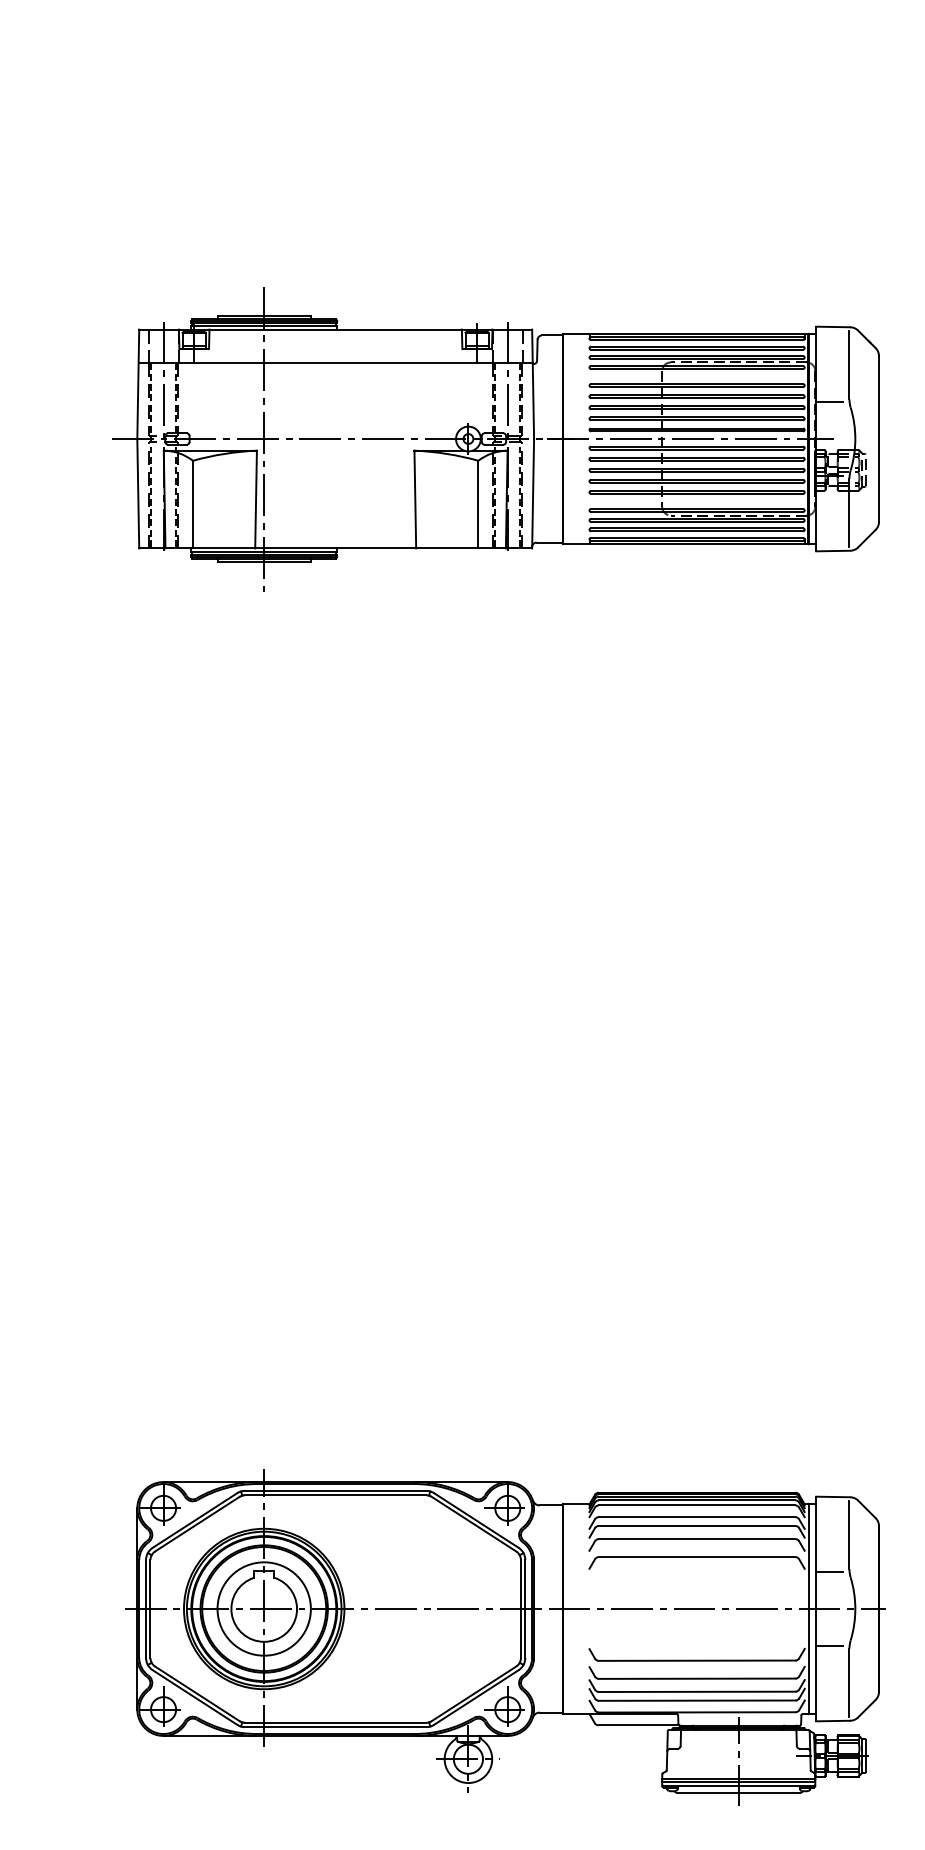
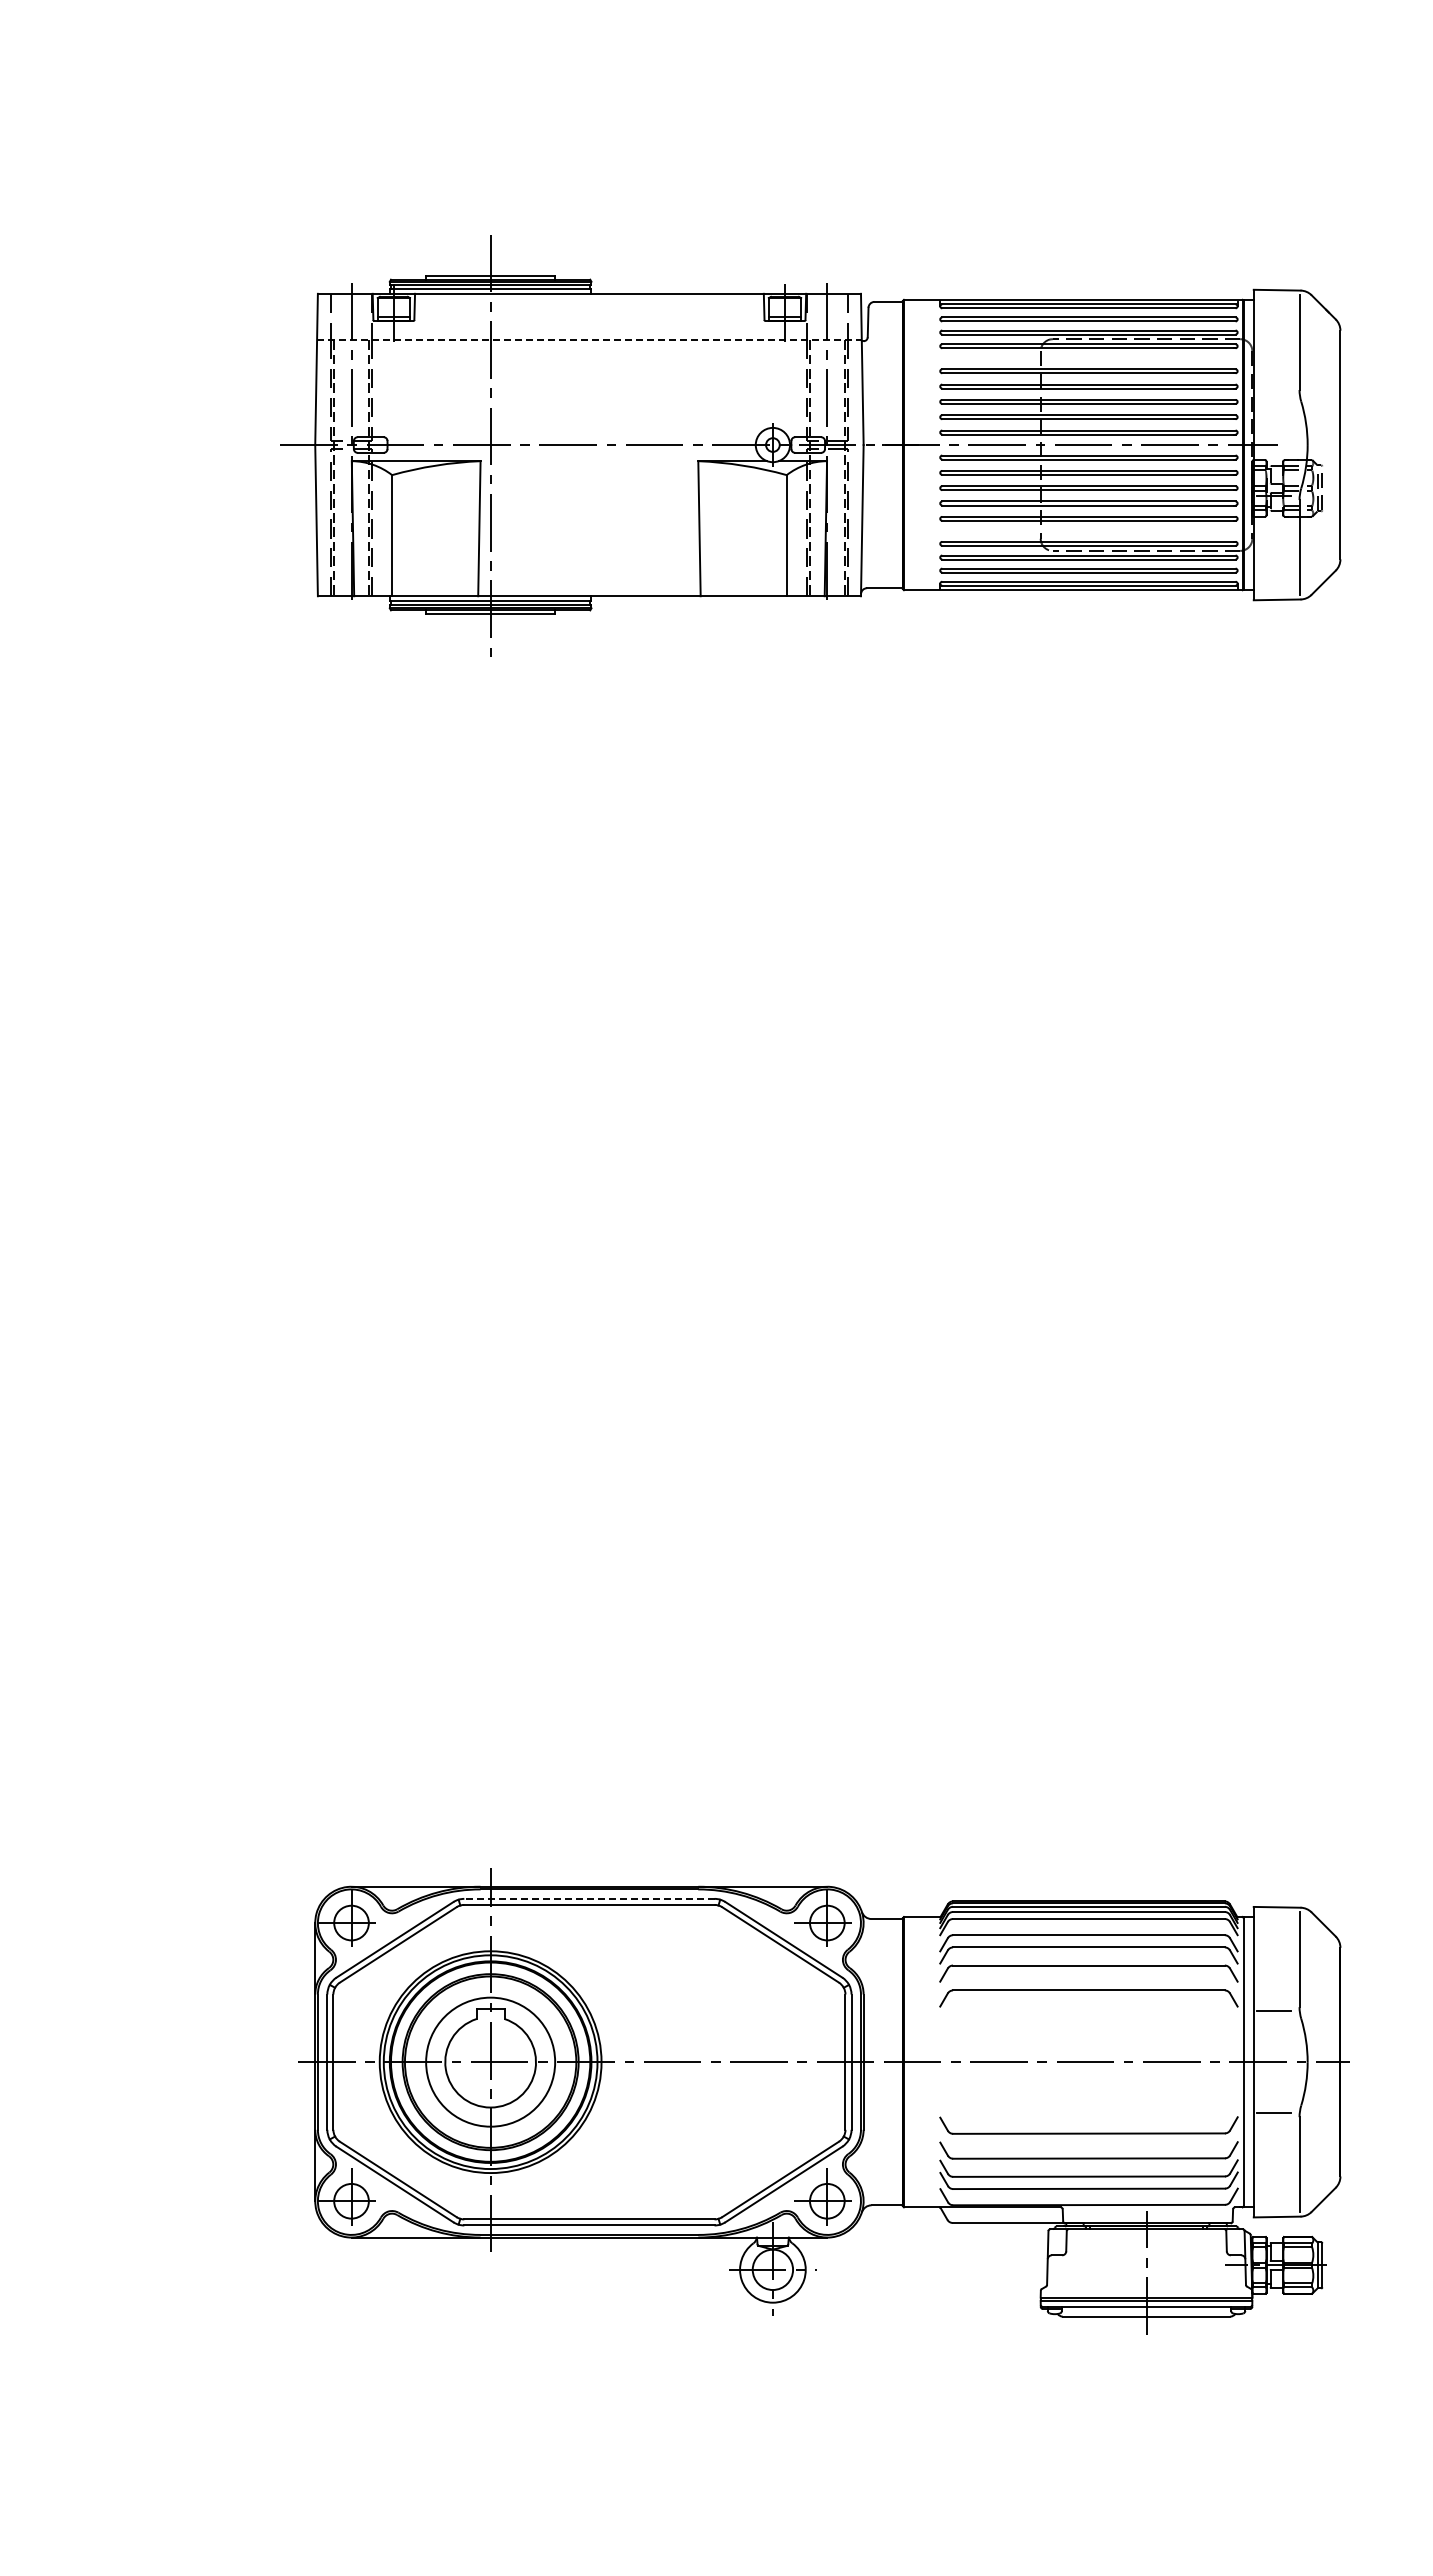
line: (335, 363) -> (589, 340), solid -> dashed
line: (830, 402) -> (1273, 394), removed
line: (335, 1490) -> (588, 1898), solid -> dashed

